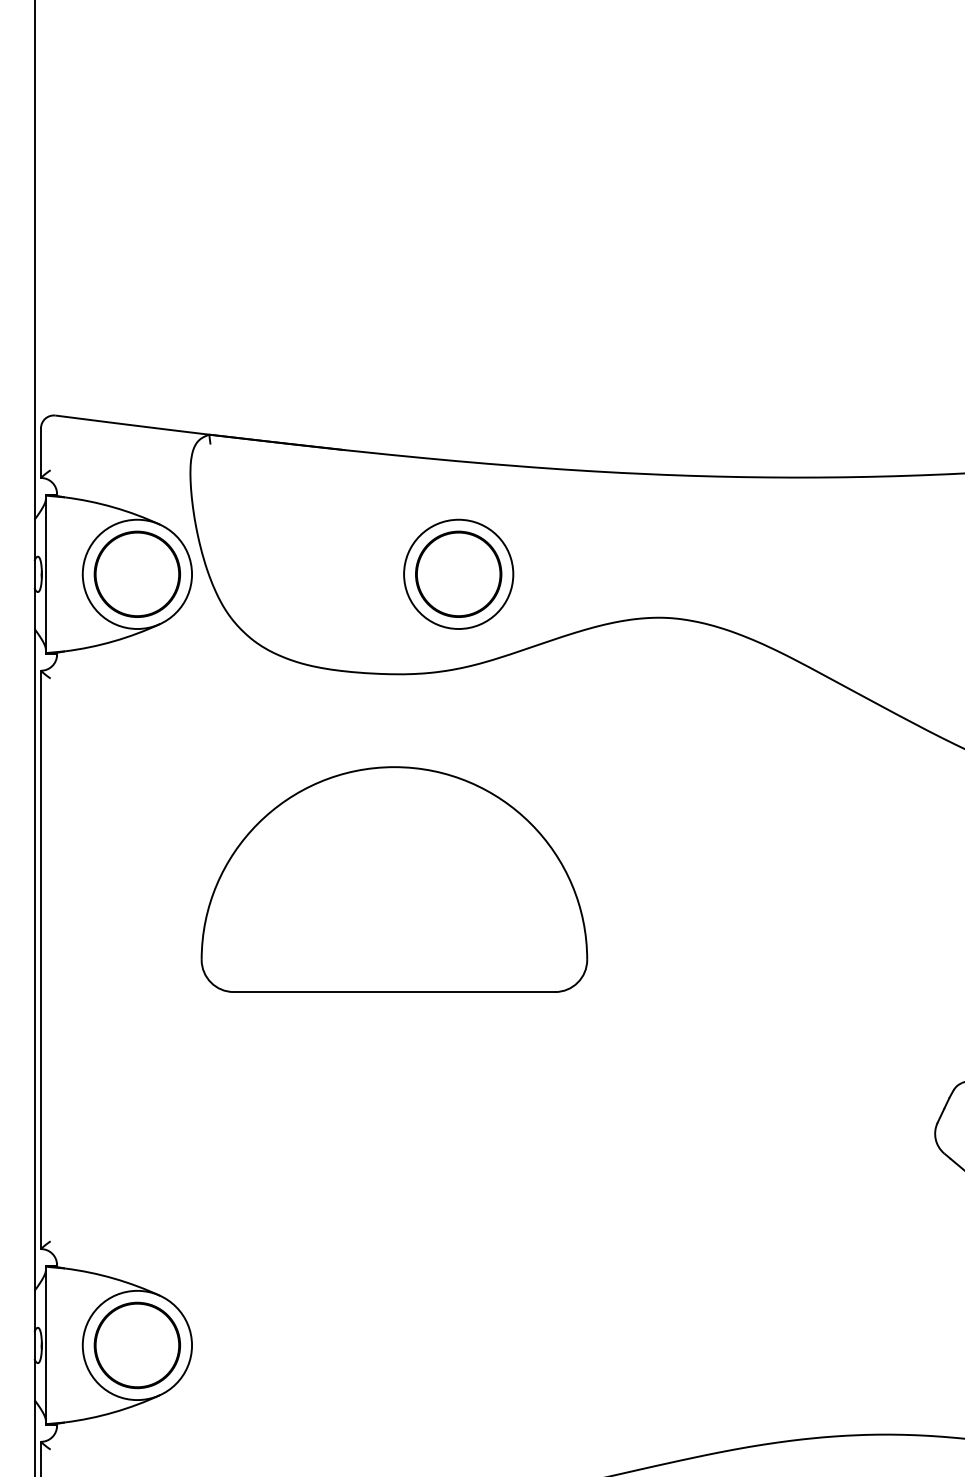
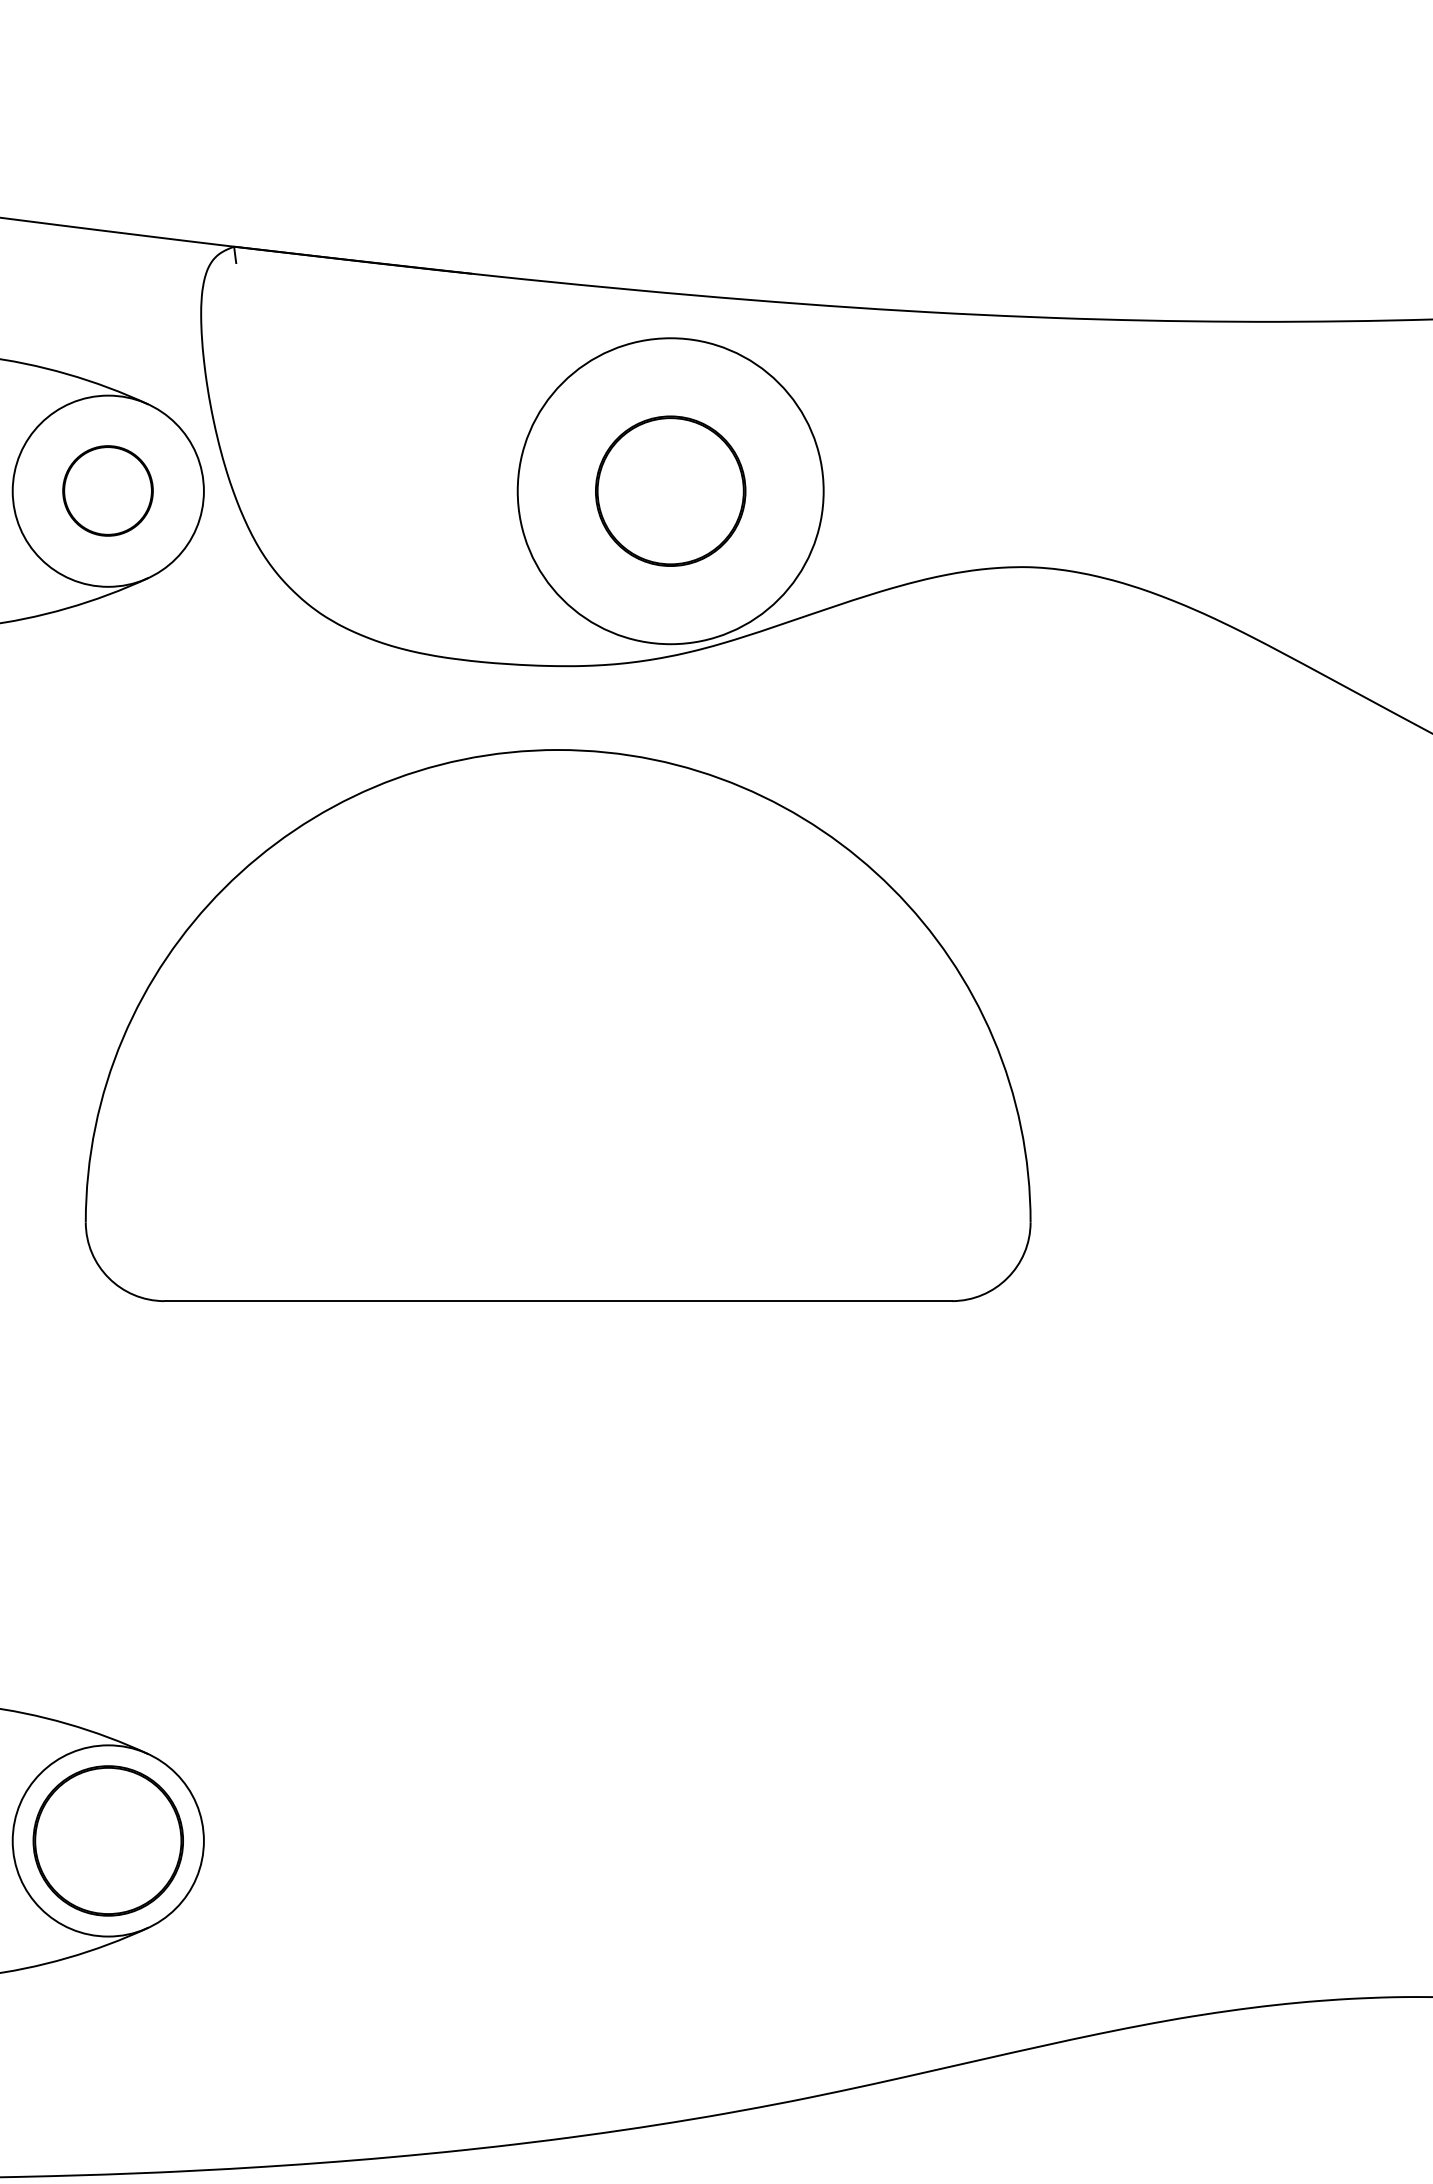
part: (136, 573) -> (106, 489), size x0.6
circle: (458, 573) -> (670, 489), size x1.6
part: (394, 879) -> (558, 1025), size x1.4

